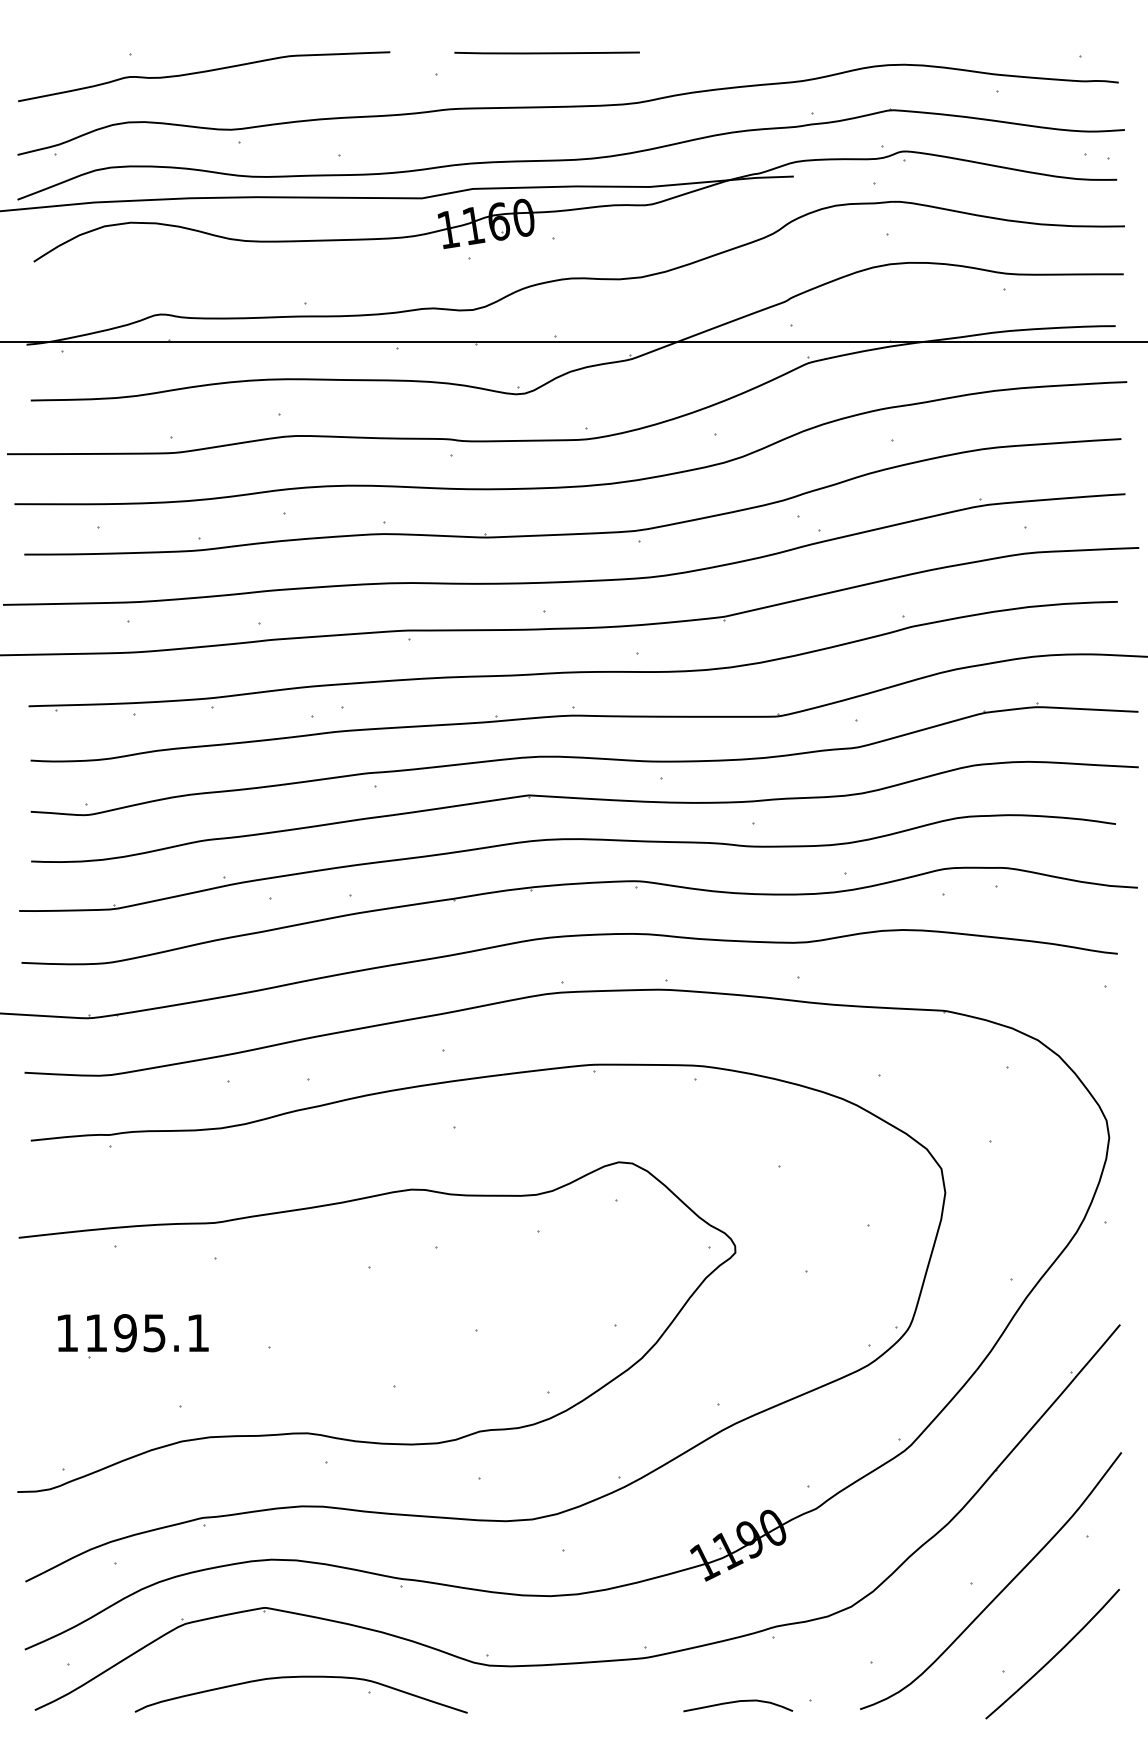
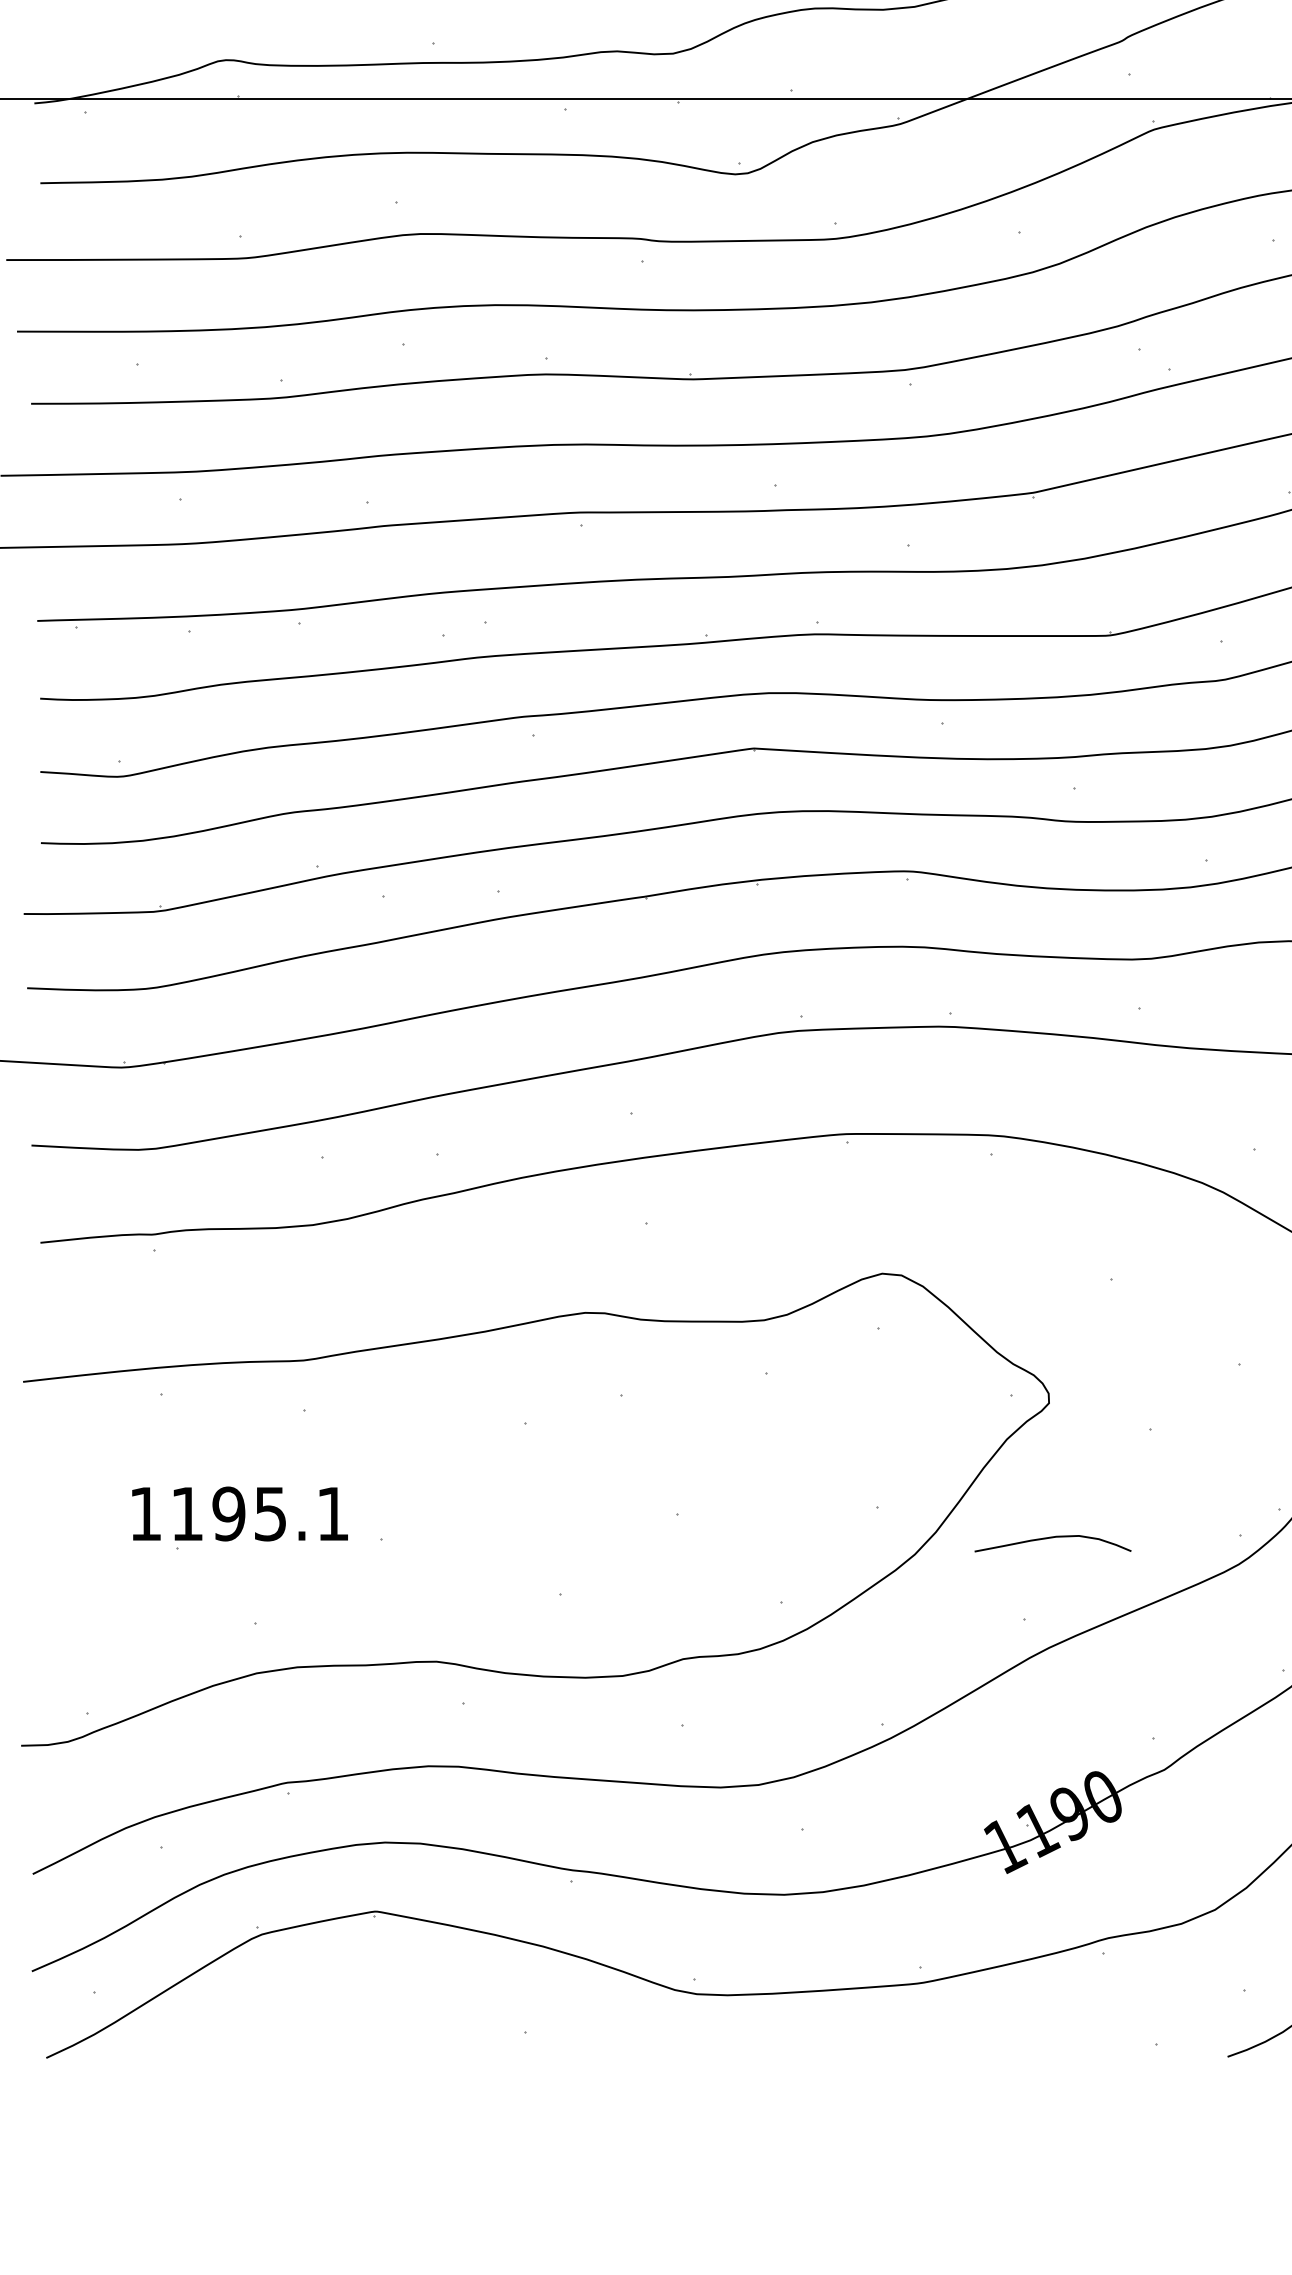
part: (133, 1336) -> (240, 1518), moved
curve: (300, 1677) -> (426, 2011), removed
curve: (738, 1702) -> (1053, 1538), moved

